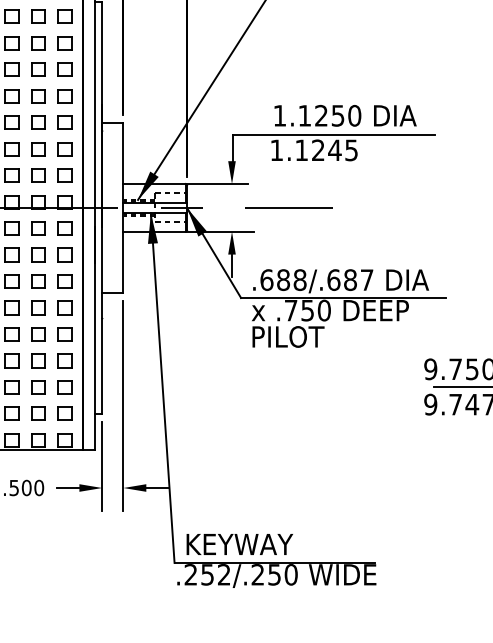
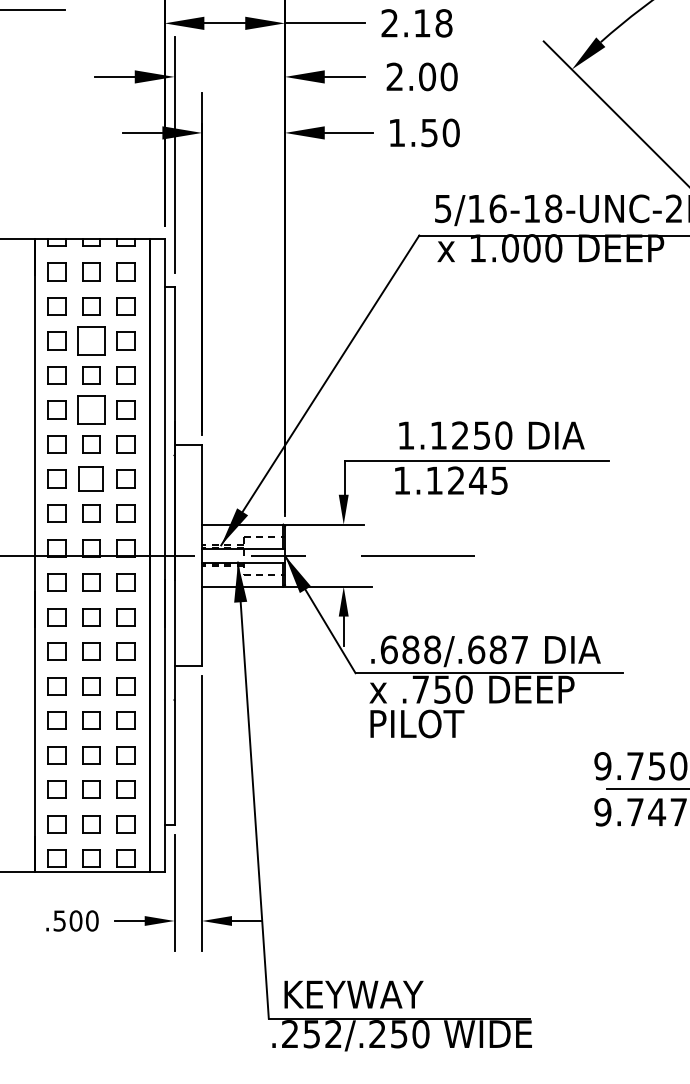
part: (38, 42) -> (91, 340), size x1.6
part: (38, 95) -> (91, 409), size x1.6
part: (38, 148) -> (91, 478), size x1.4

